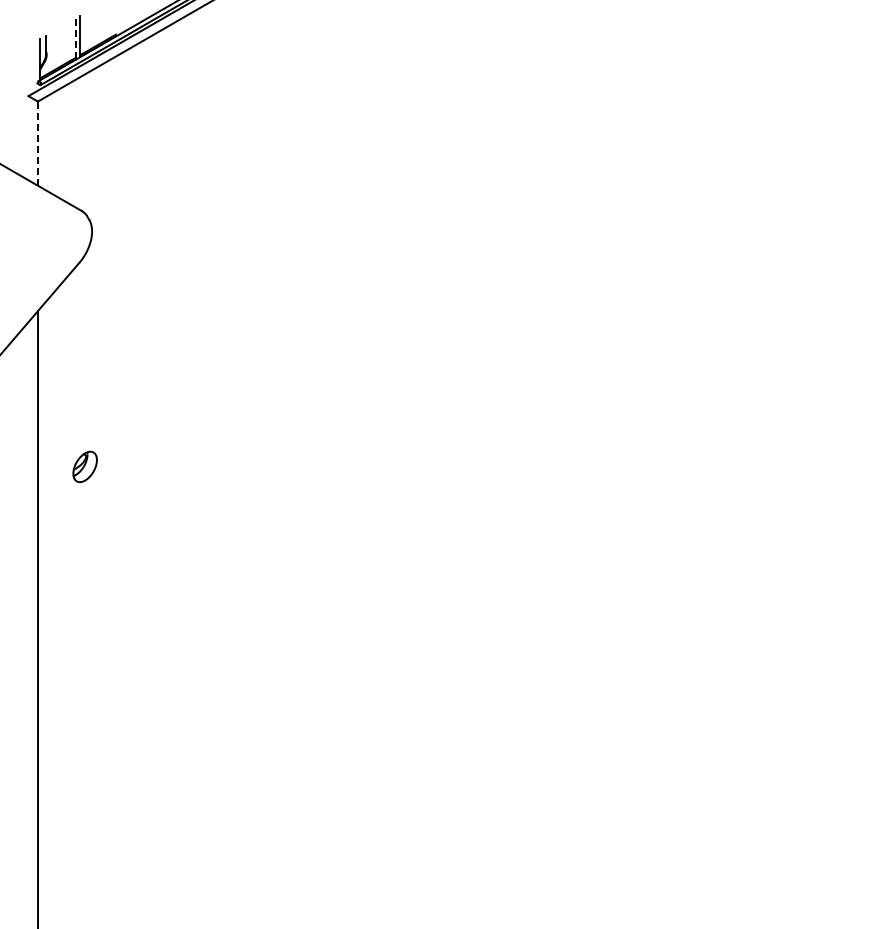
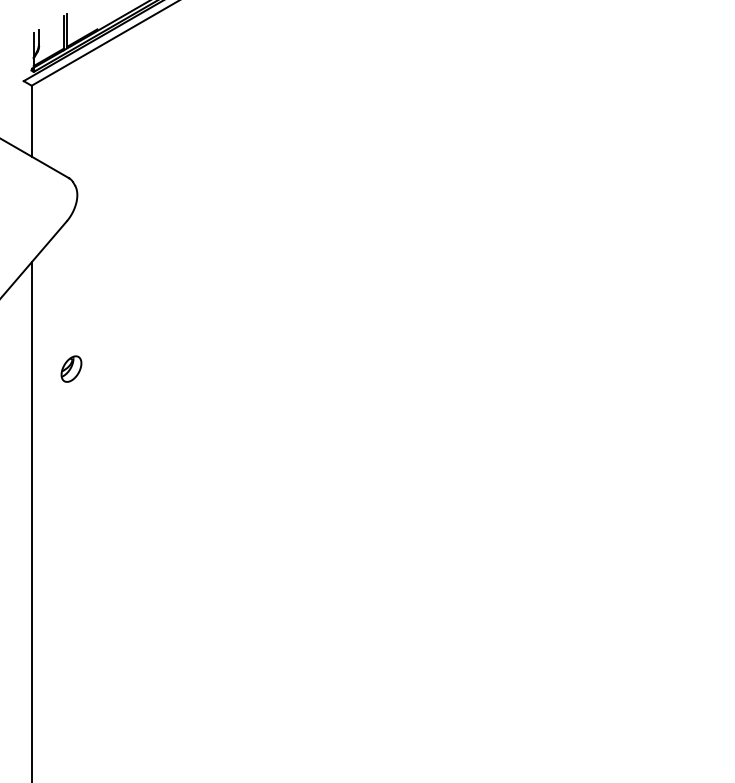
line: (75, 39) -> (63, 33), dashed -> solid
line: (37, 143) -> (31, 121), dashed -> solid
part: (84, 466) -> (70, 368), moved

